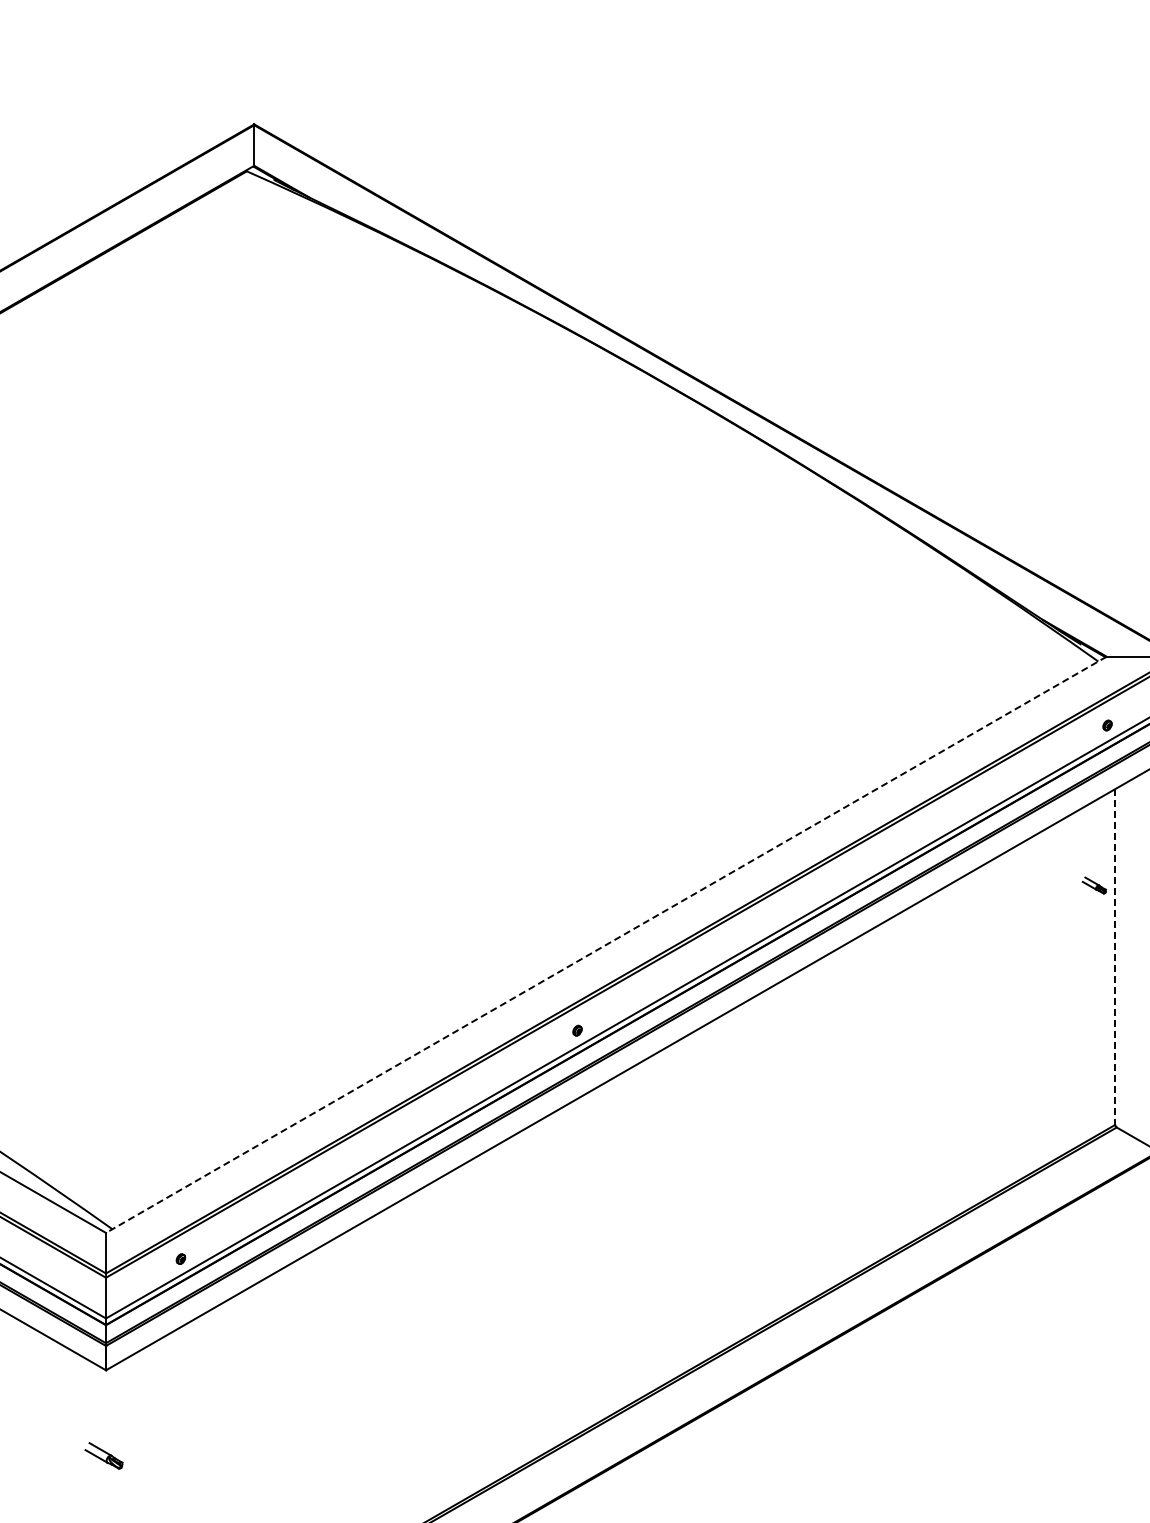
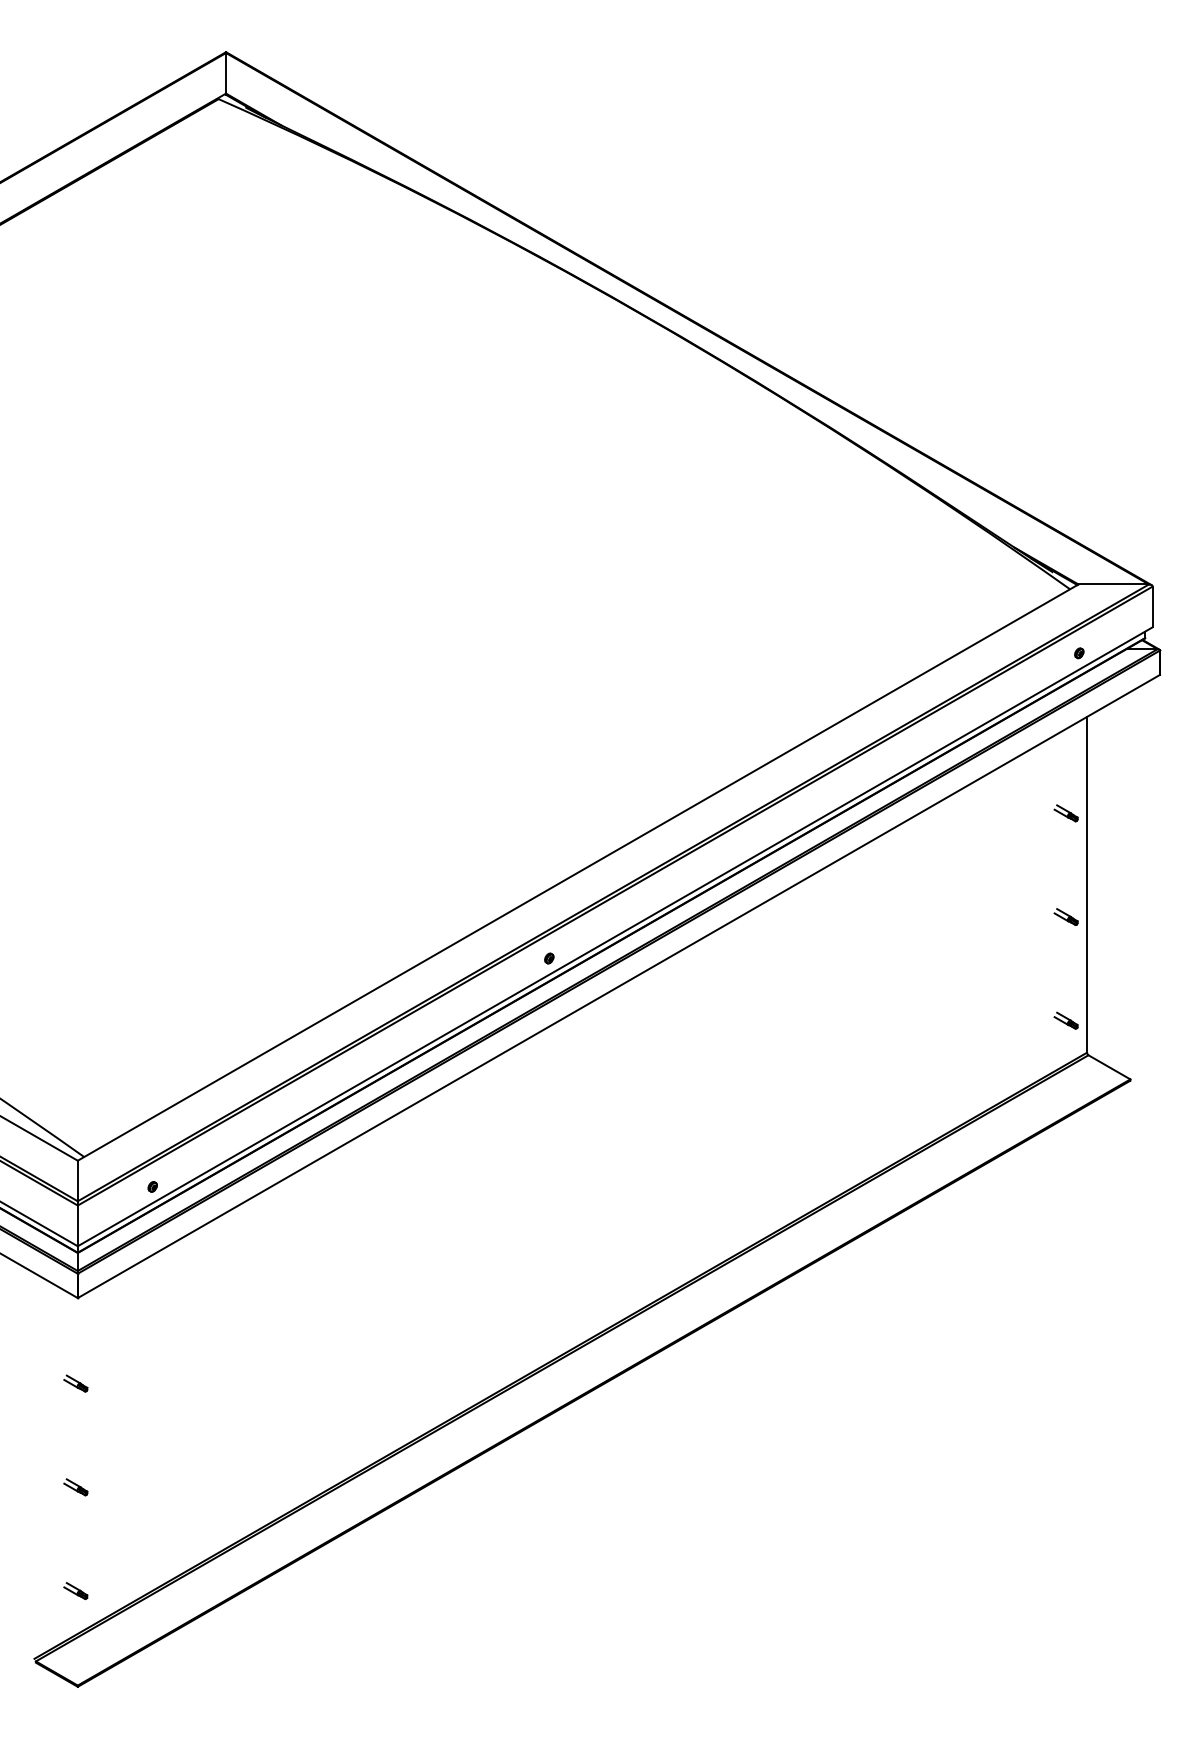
line: (605, 944) -> (577, 872), dashed -> solid
line: (1115, 956) -> (1087, 884), dashed -> solid
part: (1093, 988) -> (1065, 916), added
part: (1093, 1092) -> (1065, 1020), added
part: (103, 1455) -> (75, 1383), size x0.62

